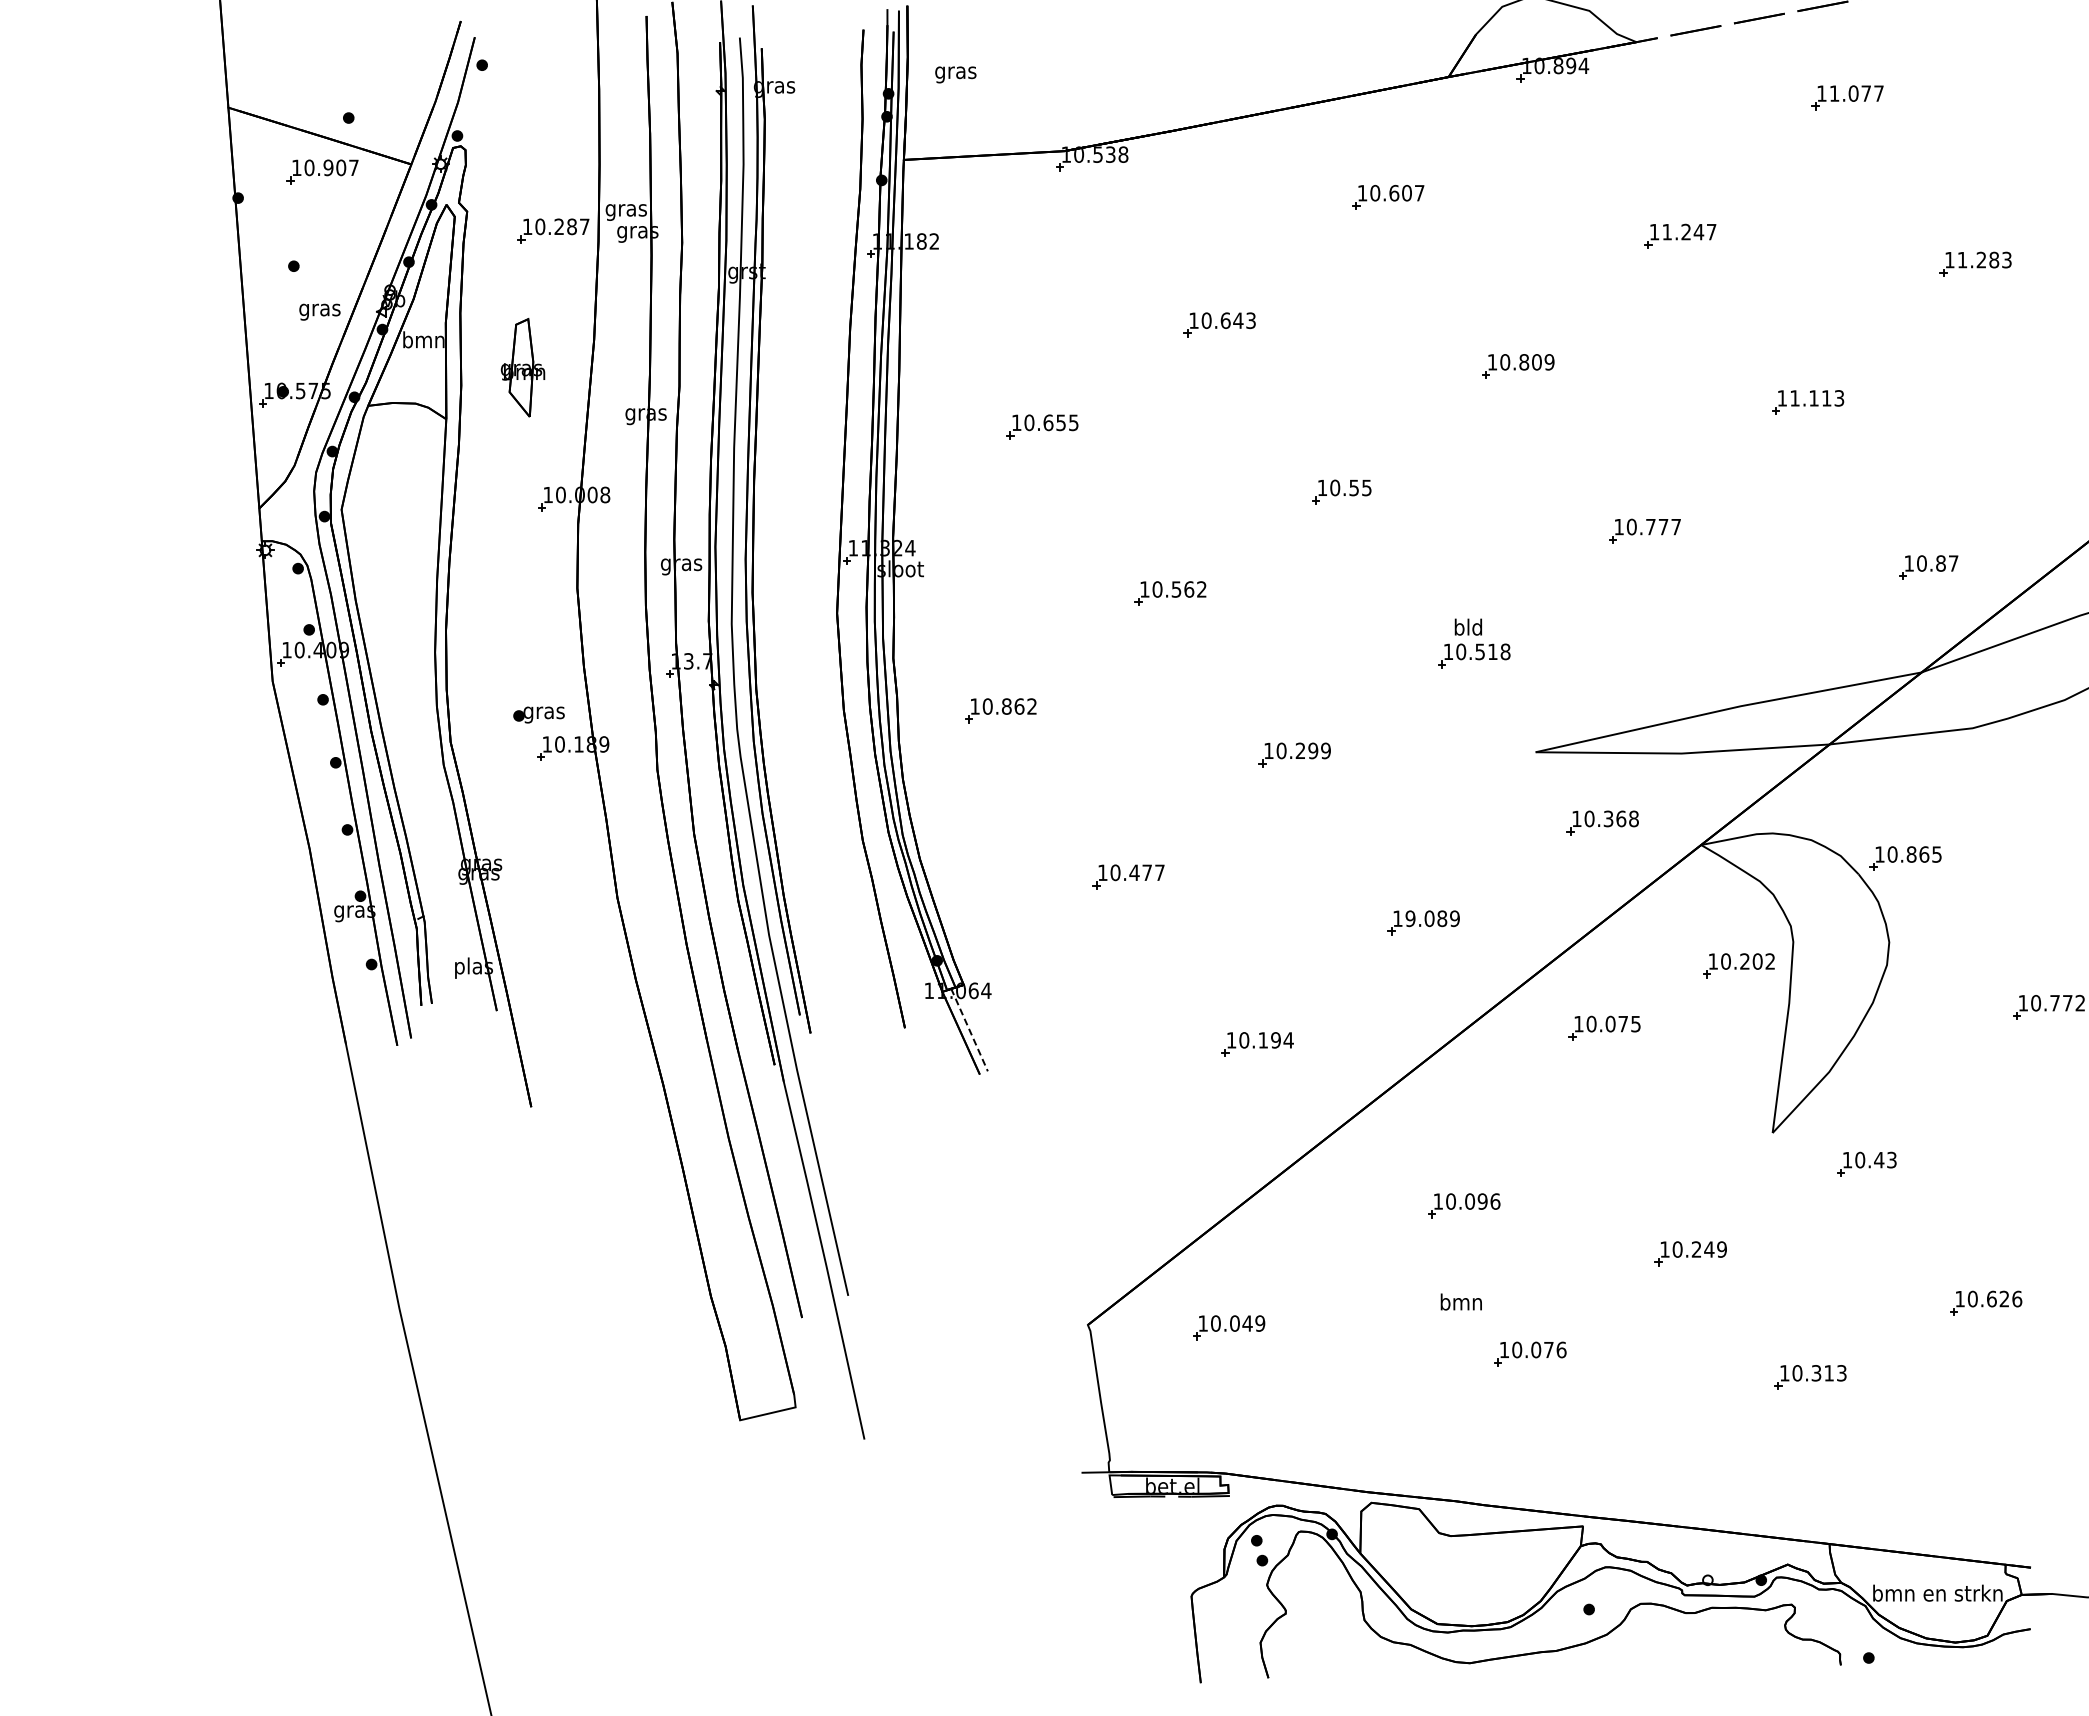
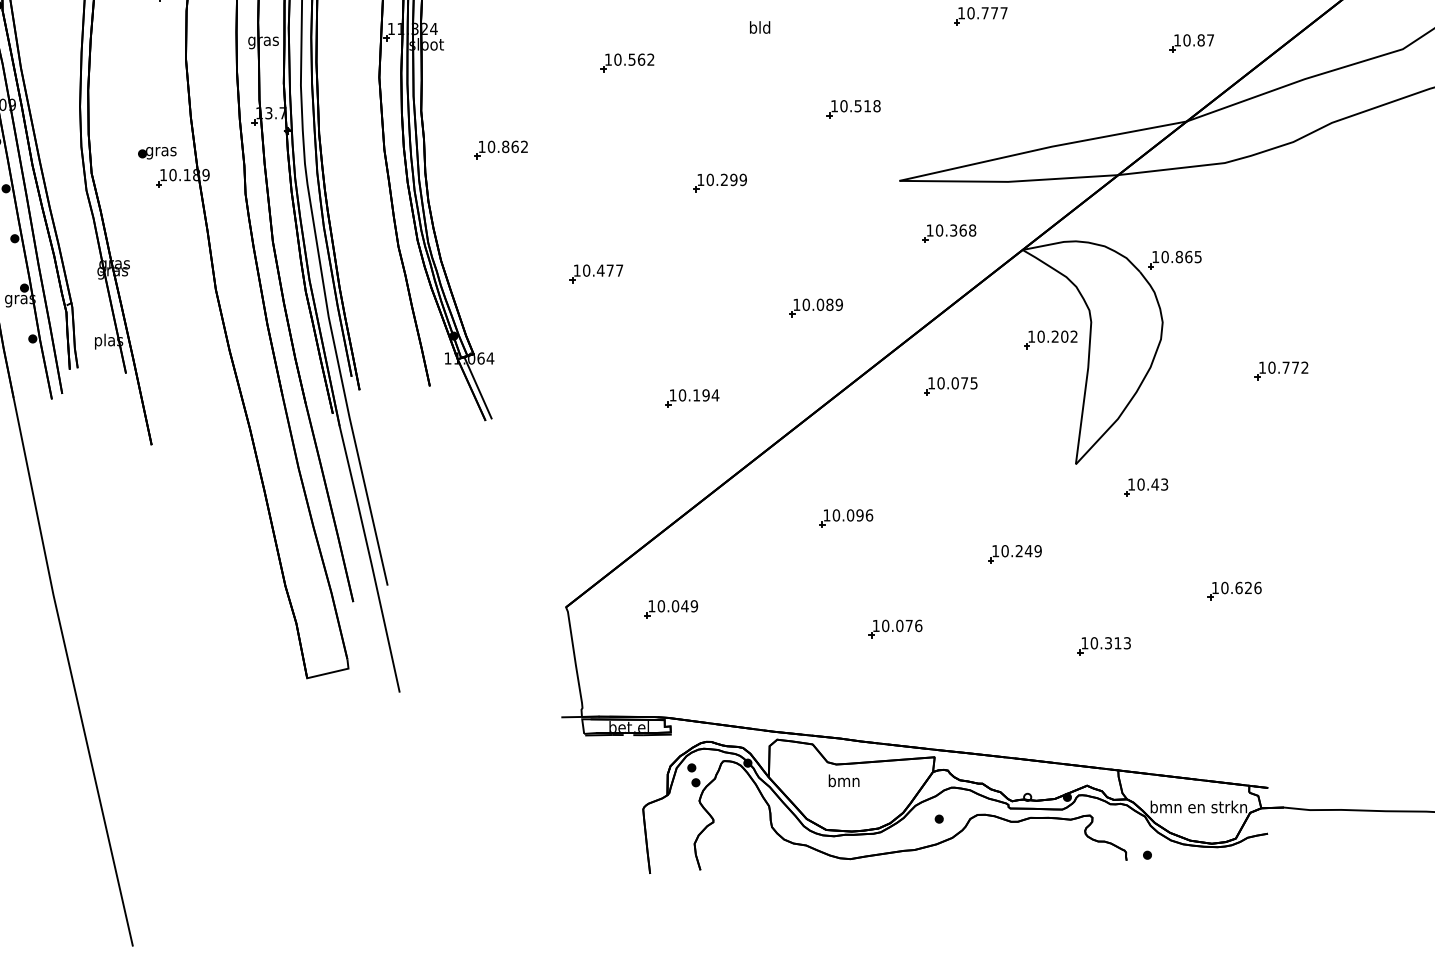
text: (1467, 626) -> (759, 26), moved
text: (1410, 918) -> (806, 304), 19.089 -> 10.089
line: (969, 1030) -> (477, 388), dashed -> solid
text: (1460, 1301) -> (843, 780), moved

